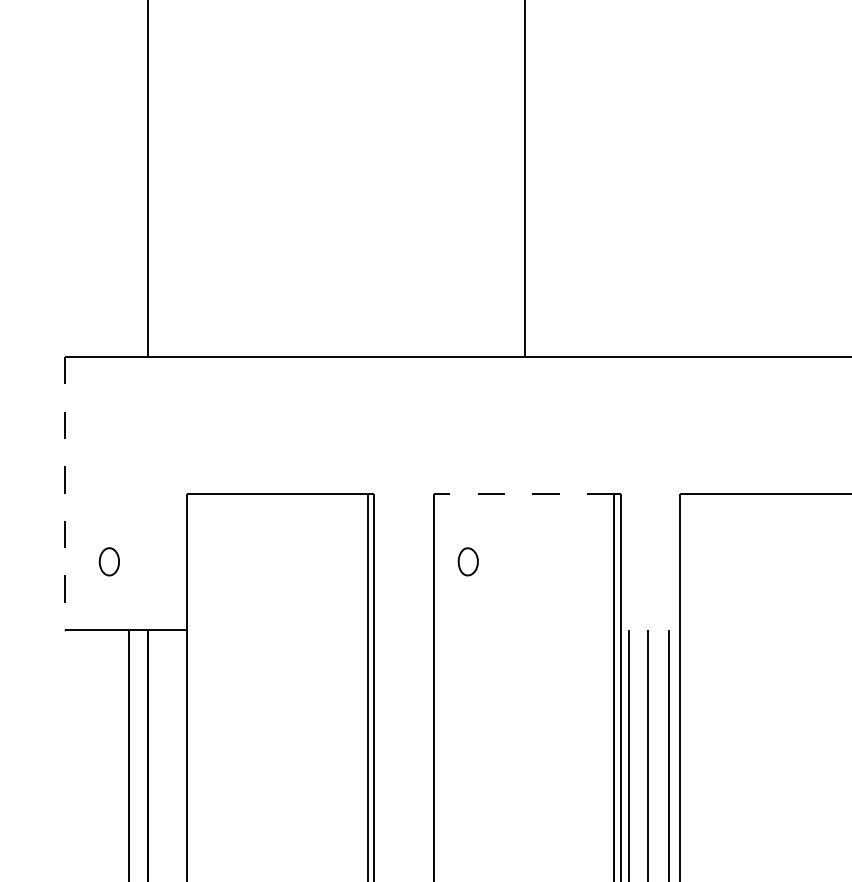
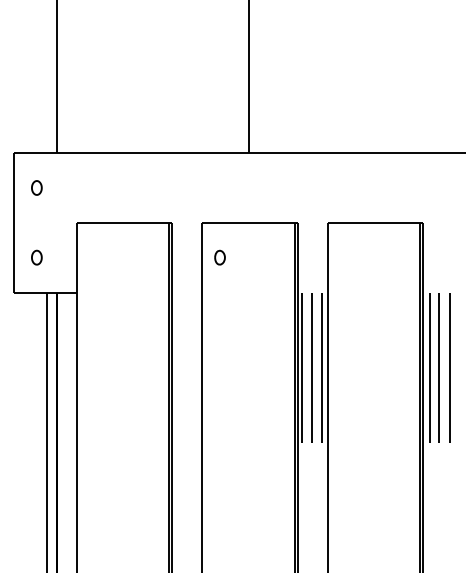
part: (108, 424) -> (36, 187), added
line: (65, 492) -> (14, 222), dashed -> solid
line: (522, 492) -> (247, 222), dashed -> solid

